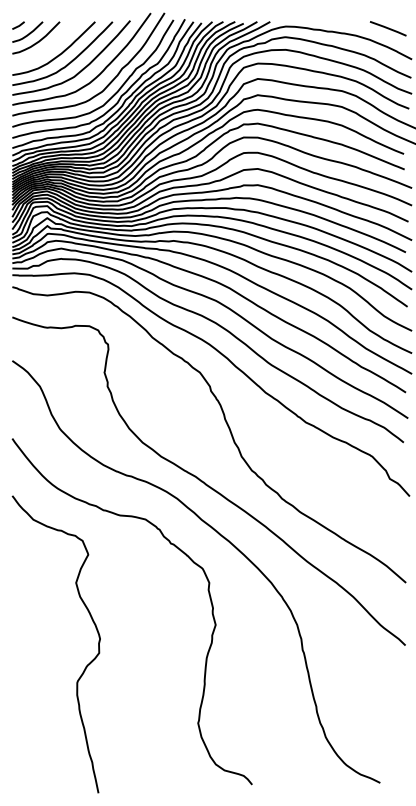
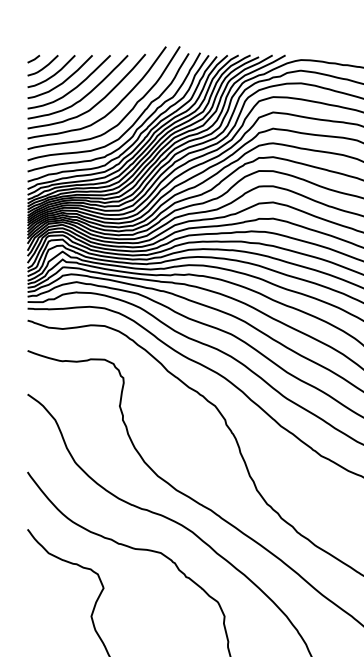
curve: (48, 47) -> (63, 81), added

